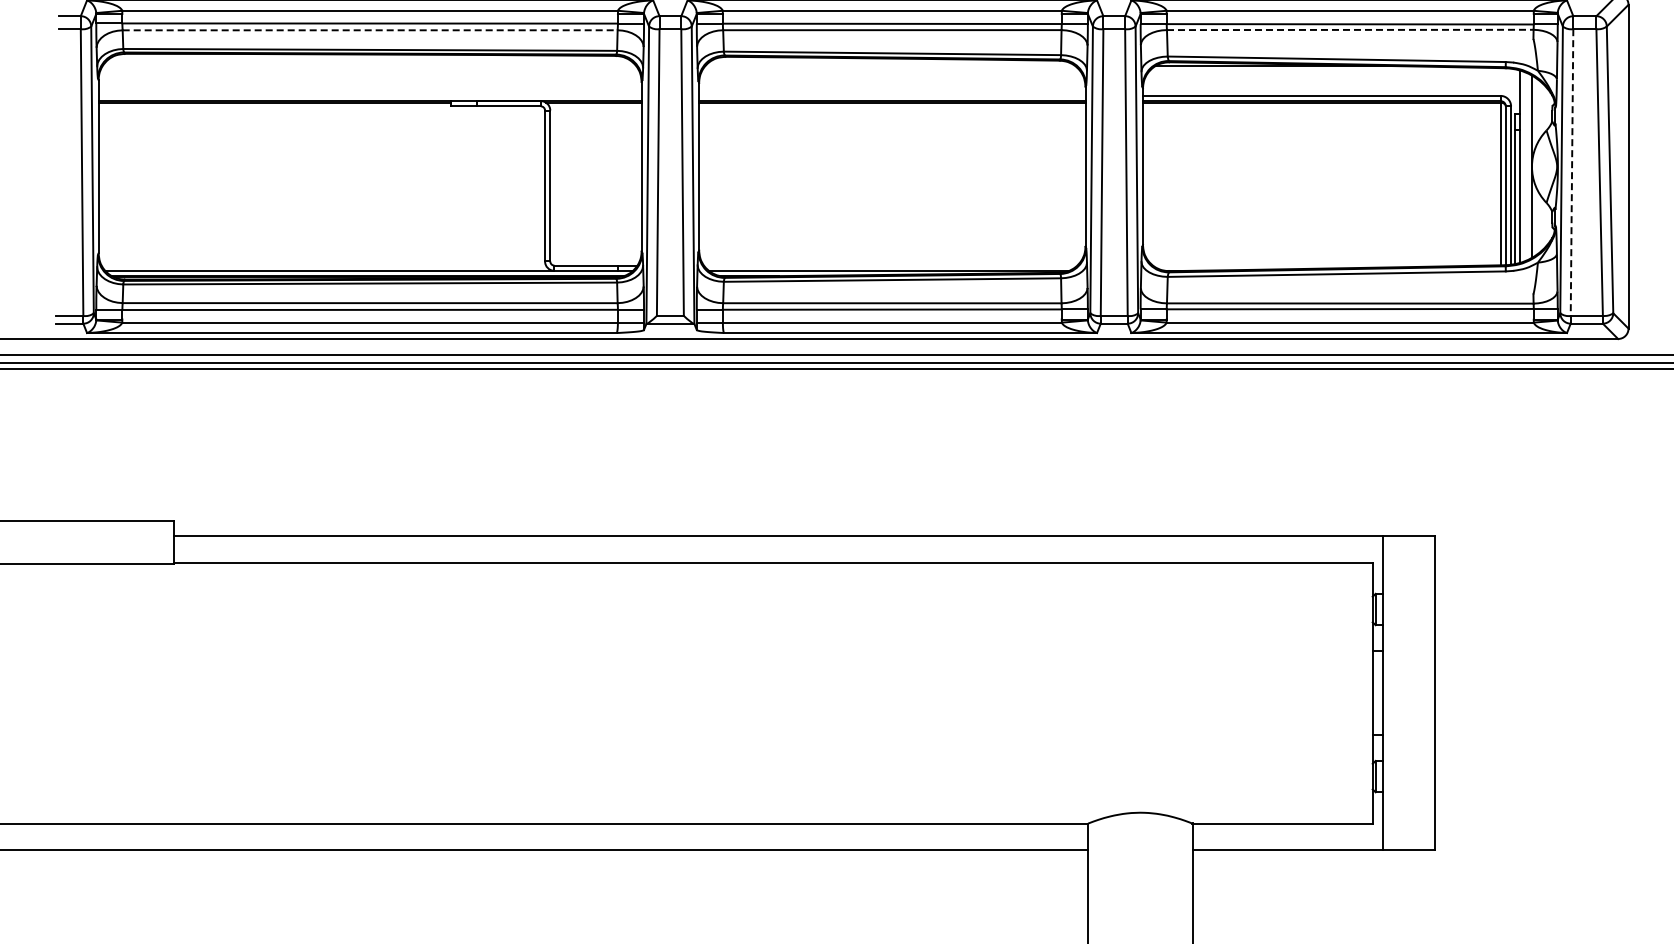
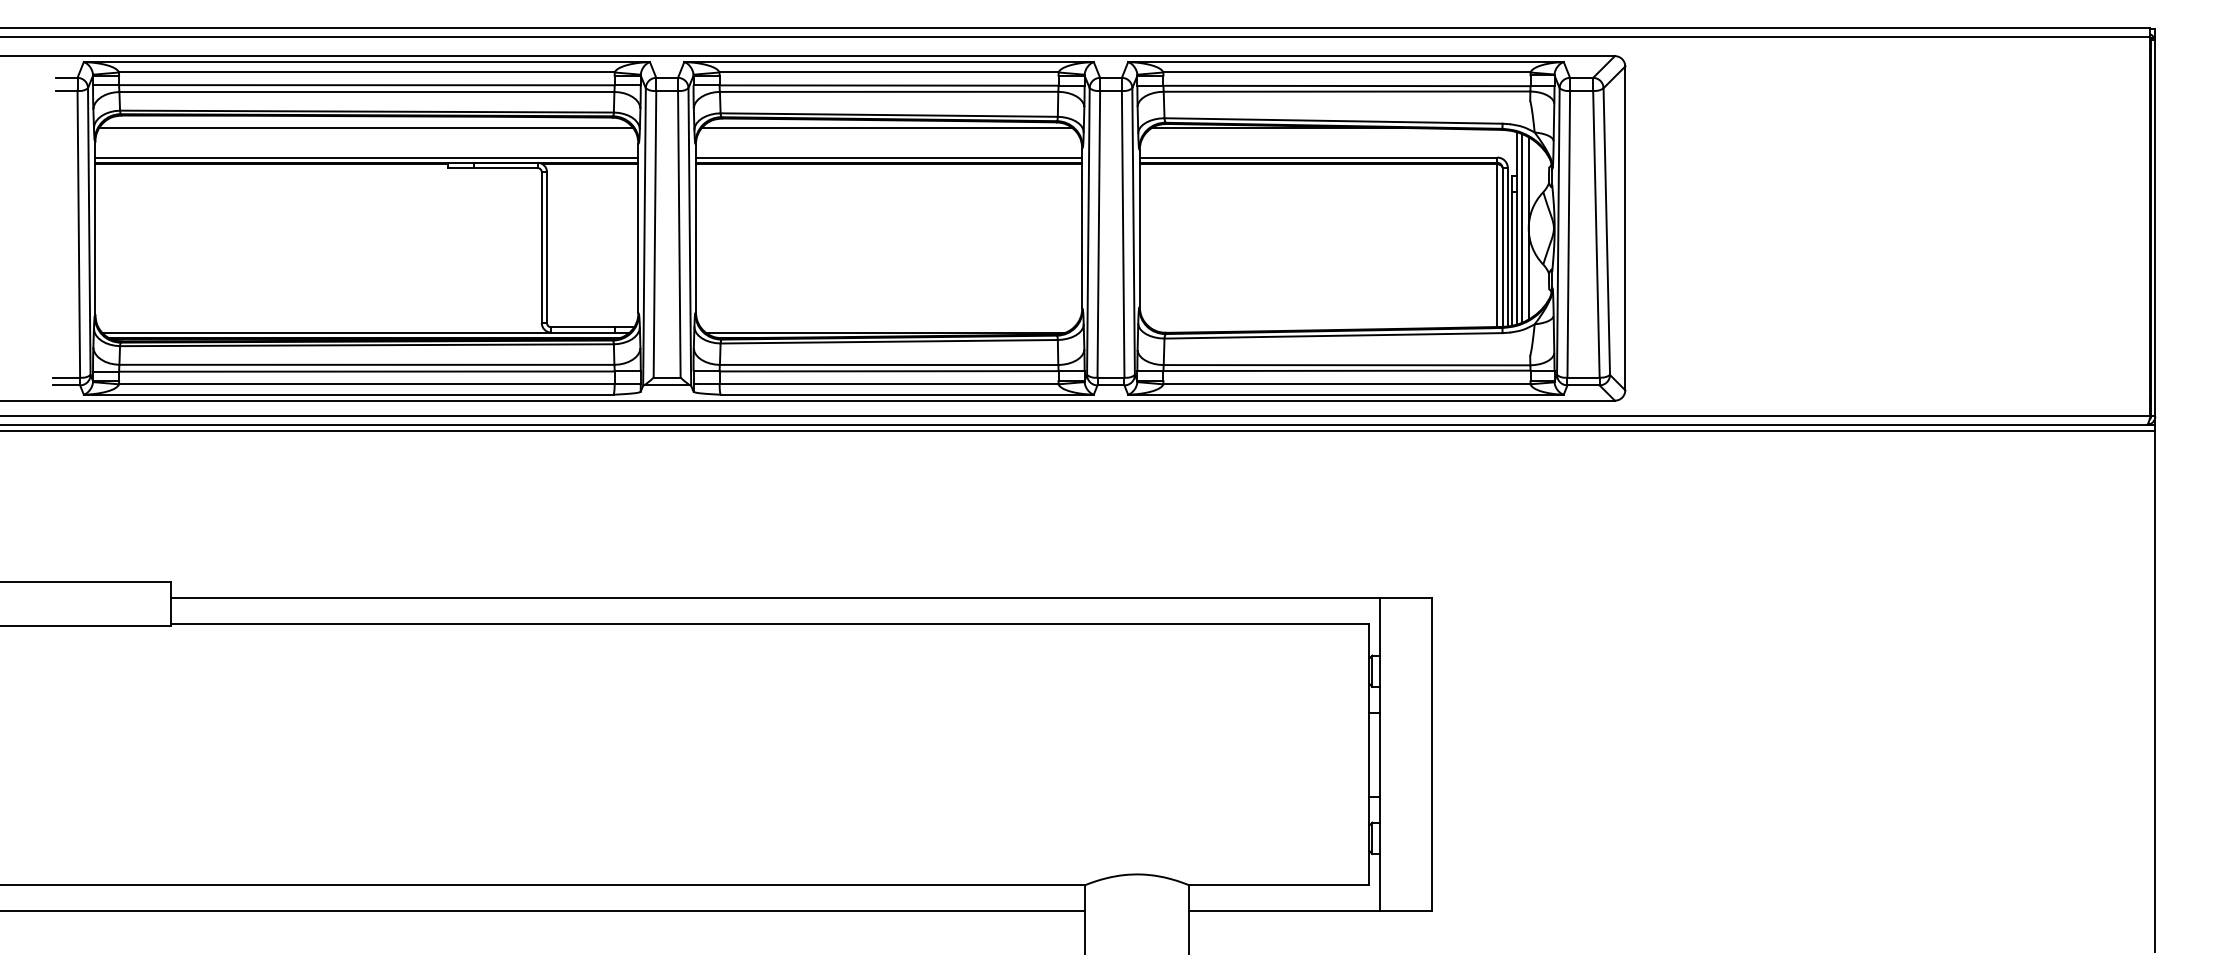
line: (1350, 29) -> (1347, 91), dashed -> solid
line: (370, 30) -> (367, 92), dashed -> solid
line: (369, 66) -> (366, 128), added
line: (890, 66) -> (887, 128), added
line: (369, 95) -> (366, 157), added
line: (891, 95) -> (888, 157), added
line: (1525, 166) -> (1522, 228), added
line: (1571, 172) -> (1568, 234), dashed -> solid

